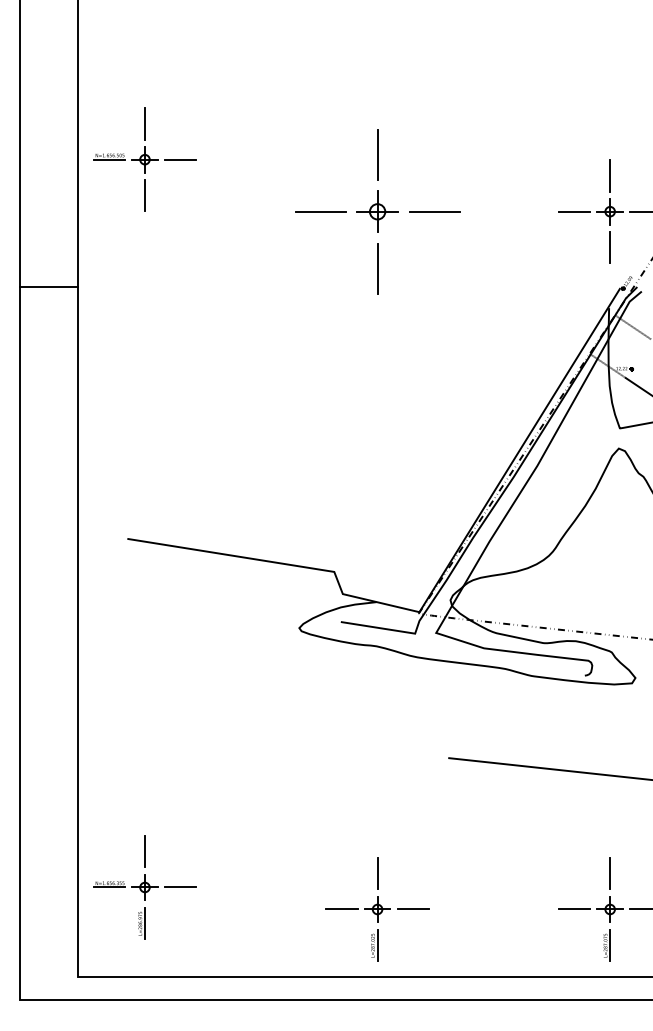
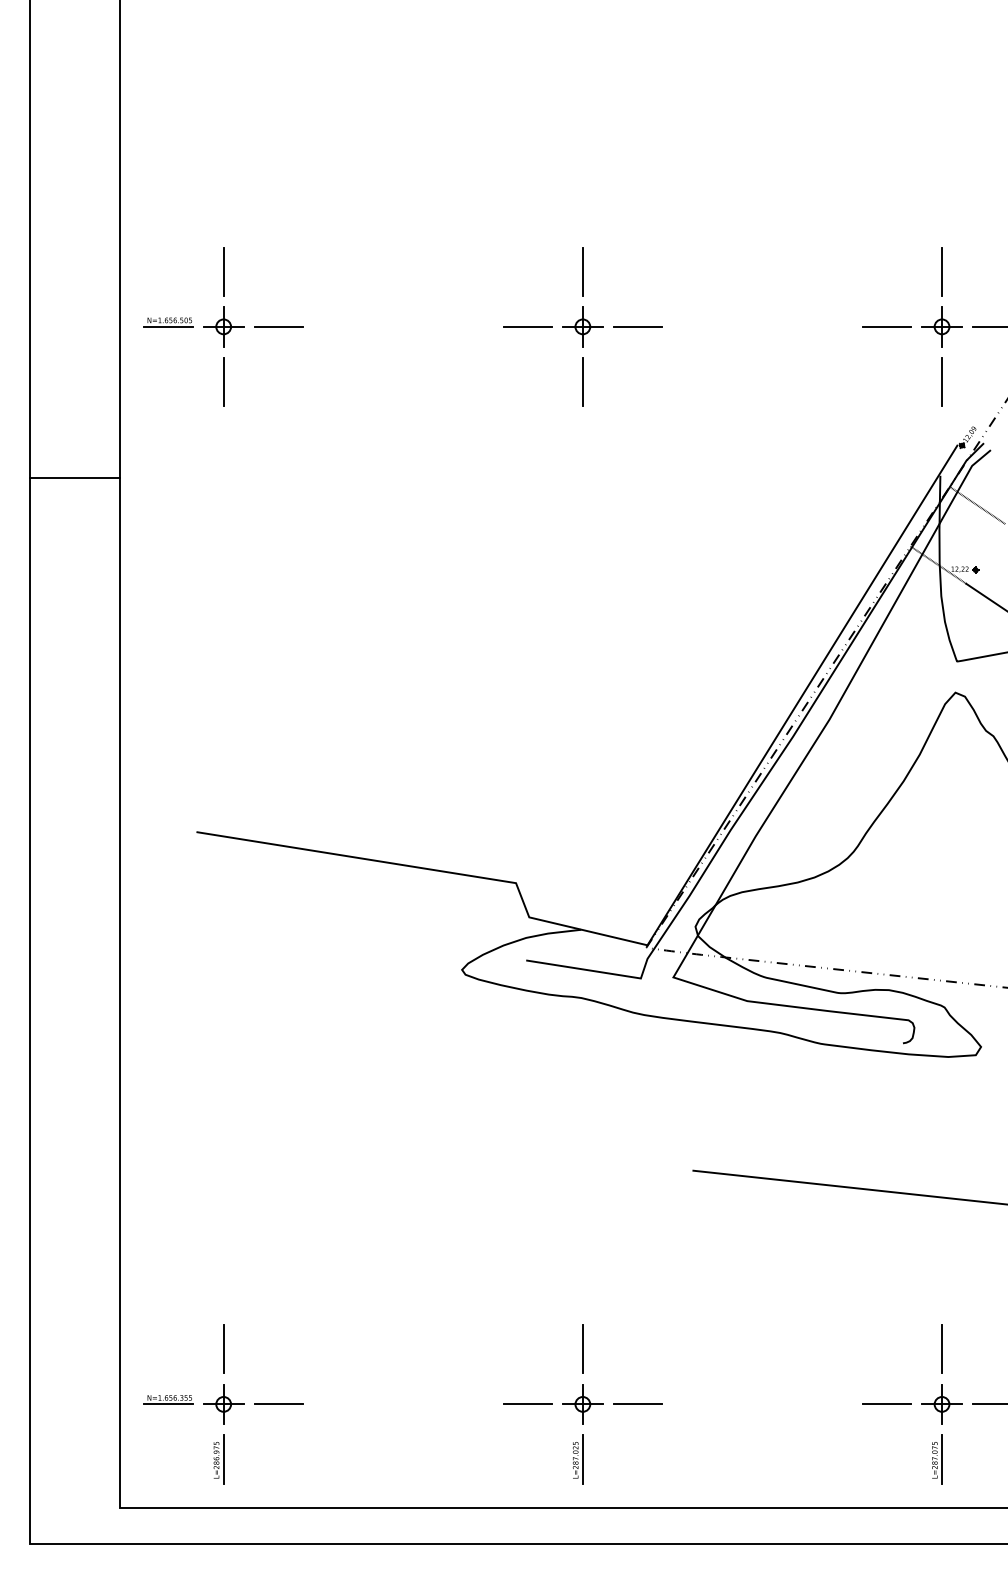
part: (144, 159) -> (222, 326), moved
part: (377, 211) -> (582, 326), size x0.62
line: (48, 287) -> (74, 477), moved
part: (144, 887) -> (222, 1404), moved

